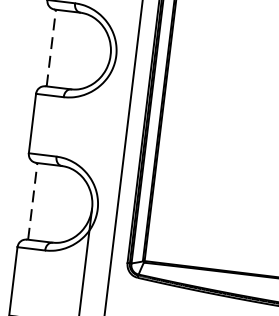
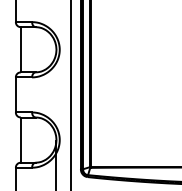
line: (51, 47) -> (21, 49), dashed -> solid
line: (32, 202) -> (21, 140), dashed -> solid

